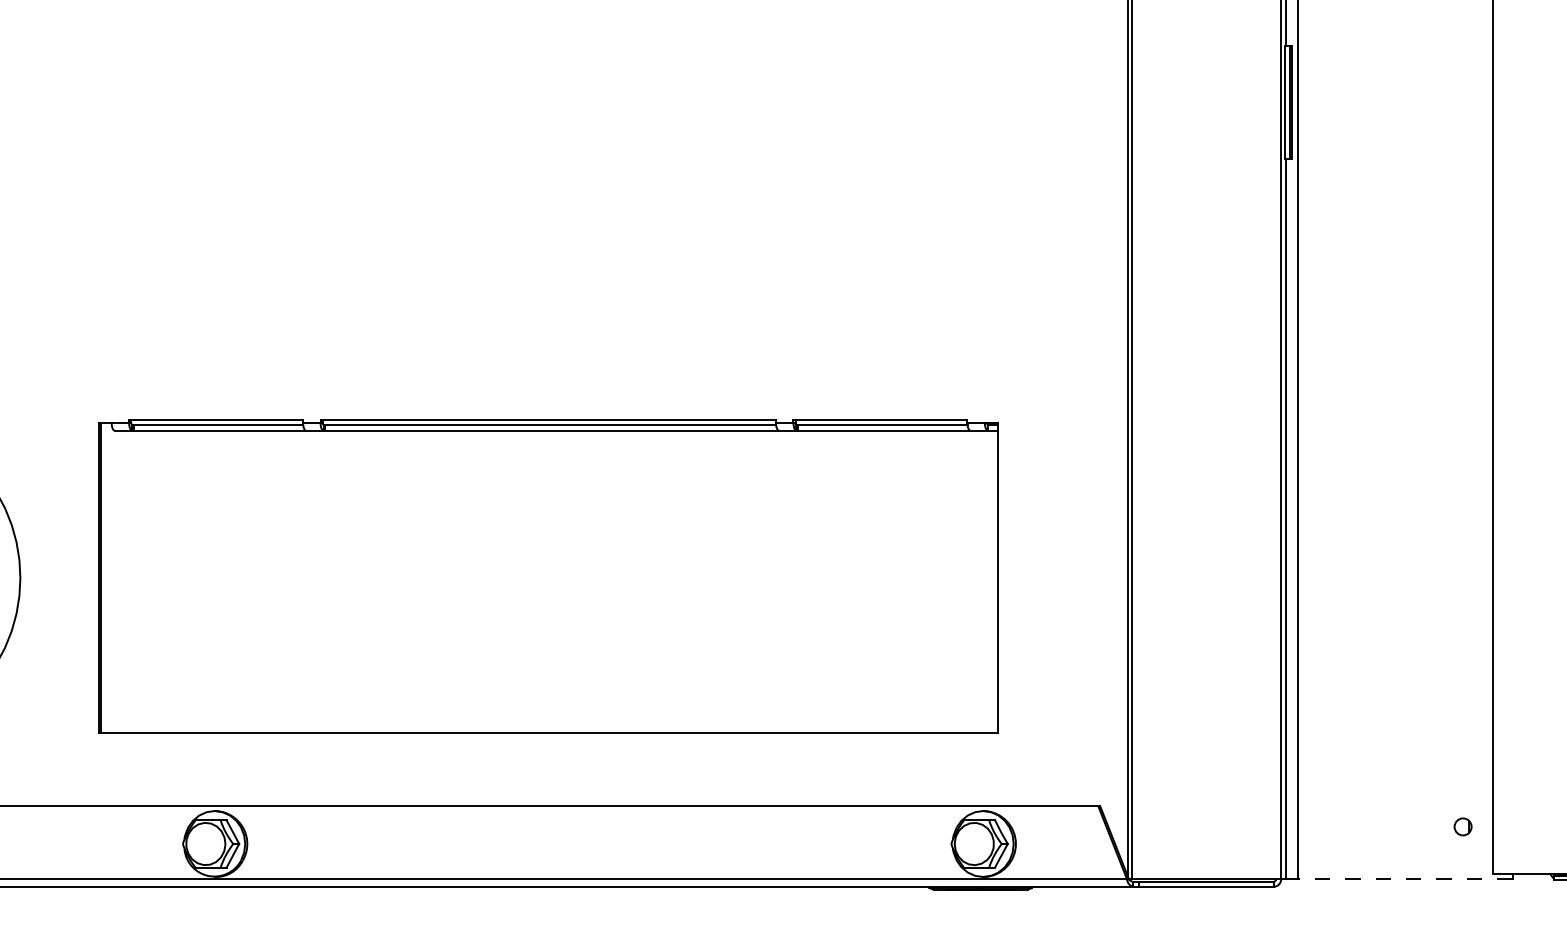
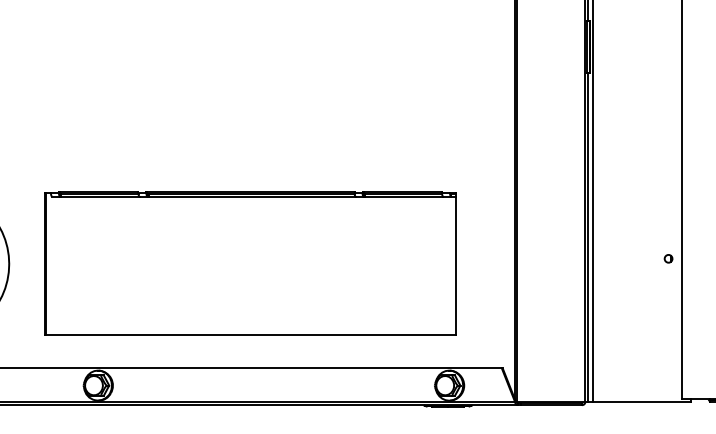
part: (1462, 826) -> (668, 258), moved
line: (1403, 878) -> (641, 401), dashed -> solid

